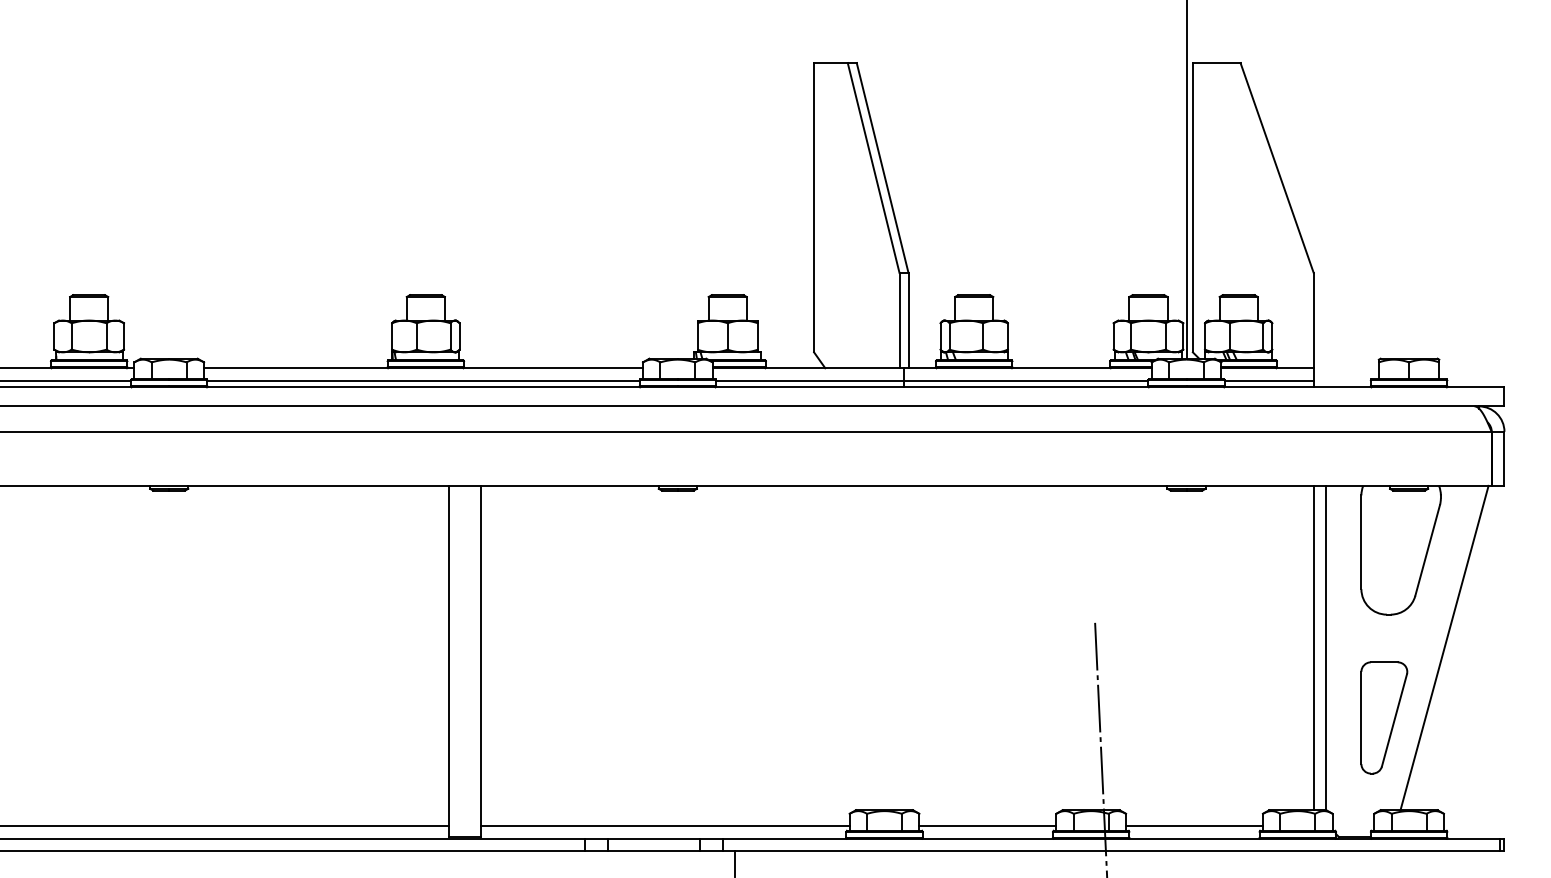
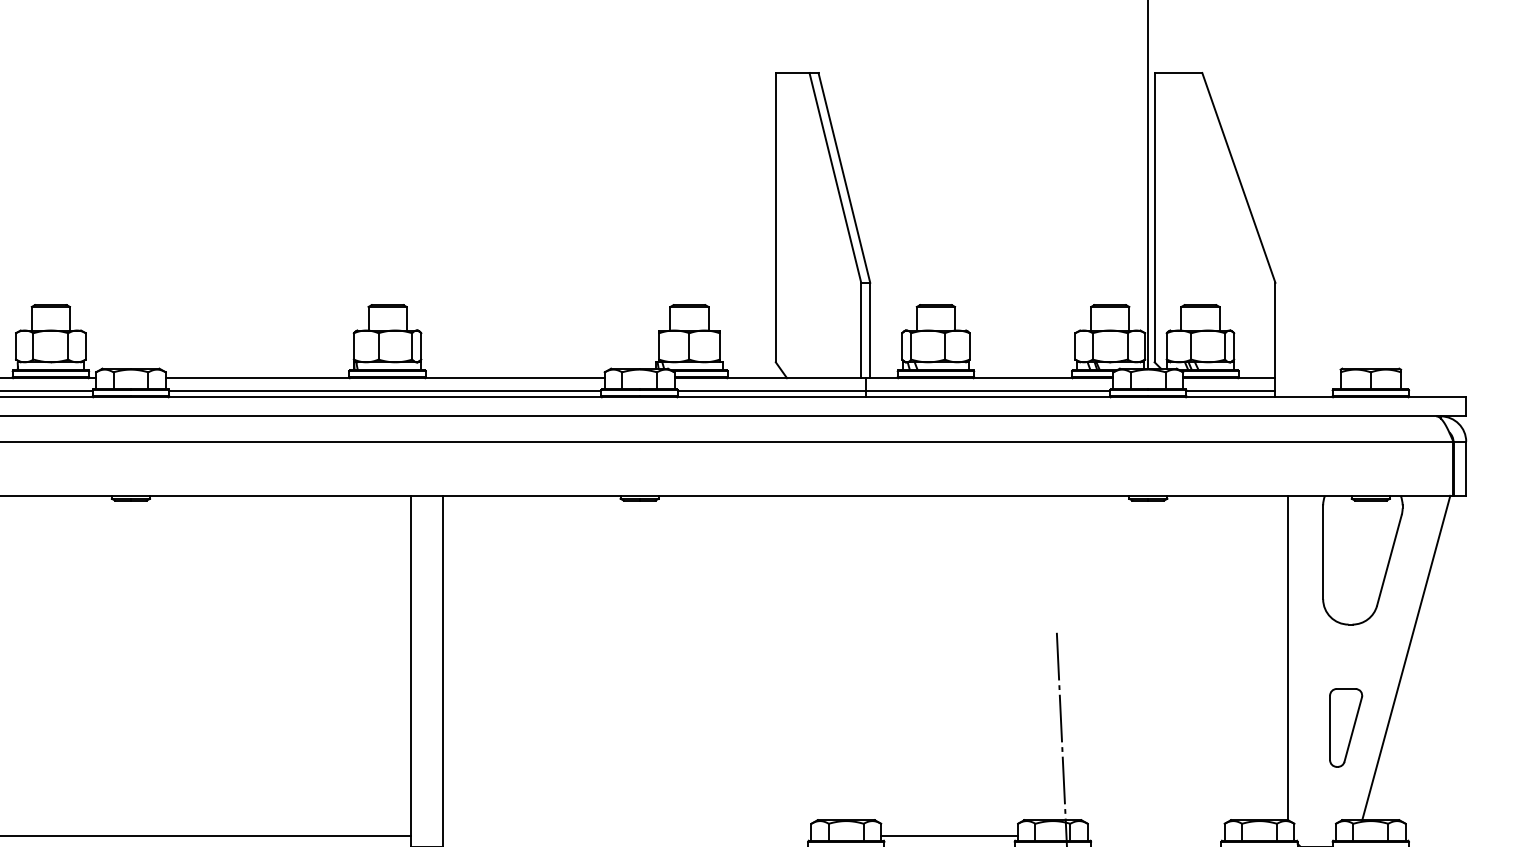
line: (1313, 647) -> (1275, 657), removed
part: (1384, 717) -> (1346, 727), size x0.7
line: (664, 826) -> (626, 836), removed
line: (1194, 826) -> (1156, 836), removed

